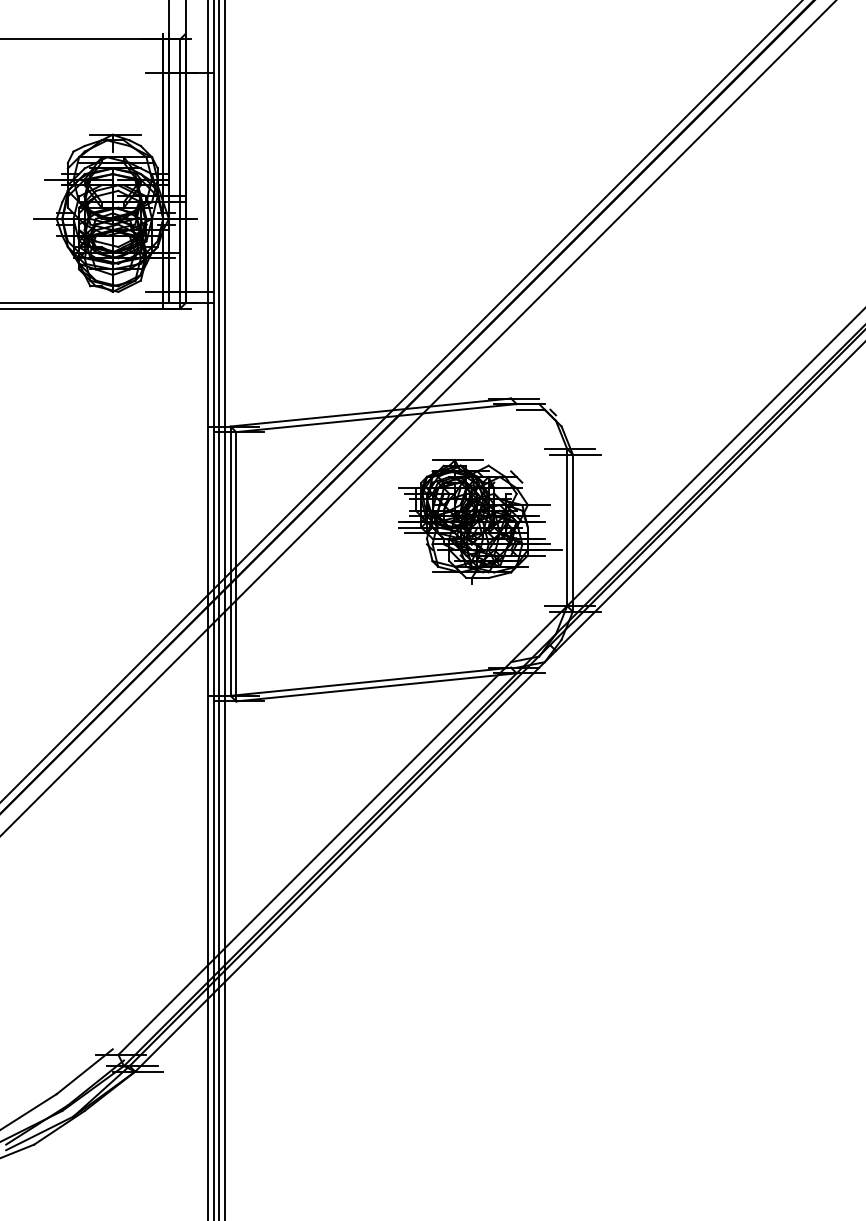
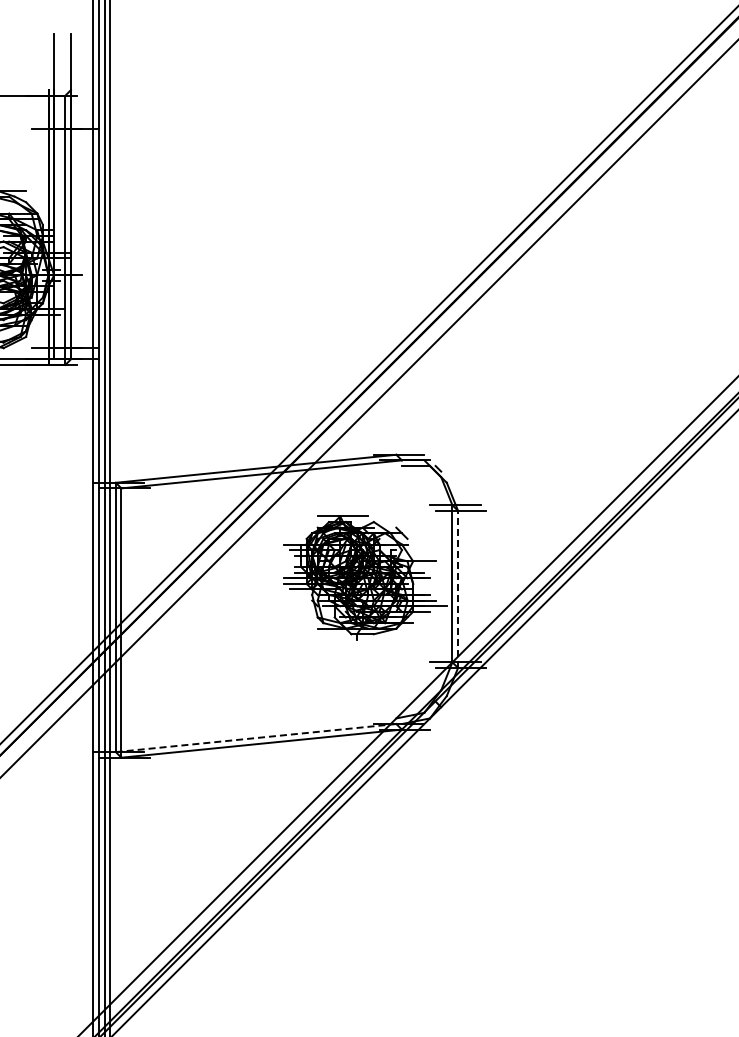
line: (572, 533) -> (457, 589), solid -> dashed
line: (370, 681) -> (255, 737), solid -> dashed

